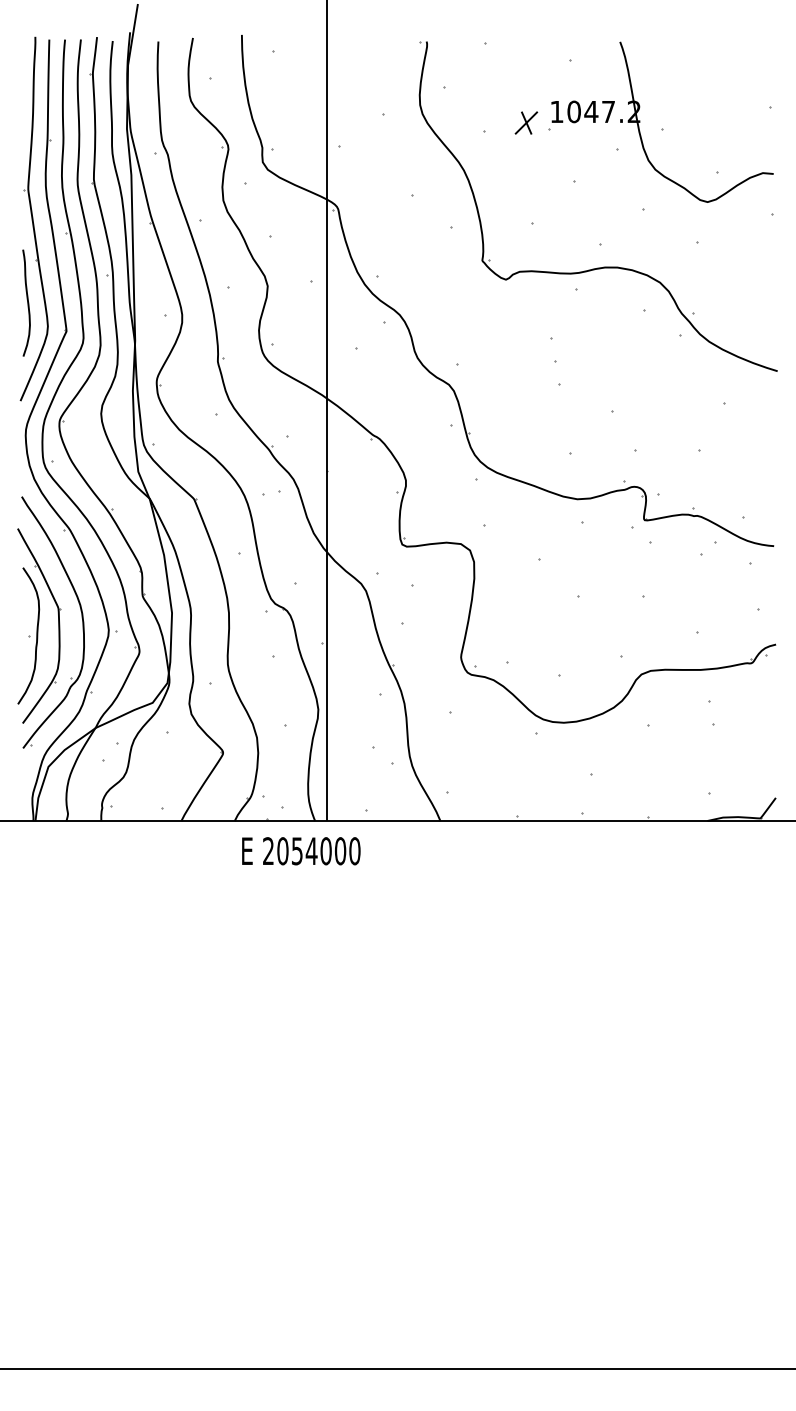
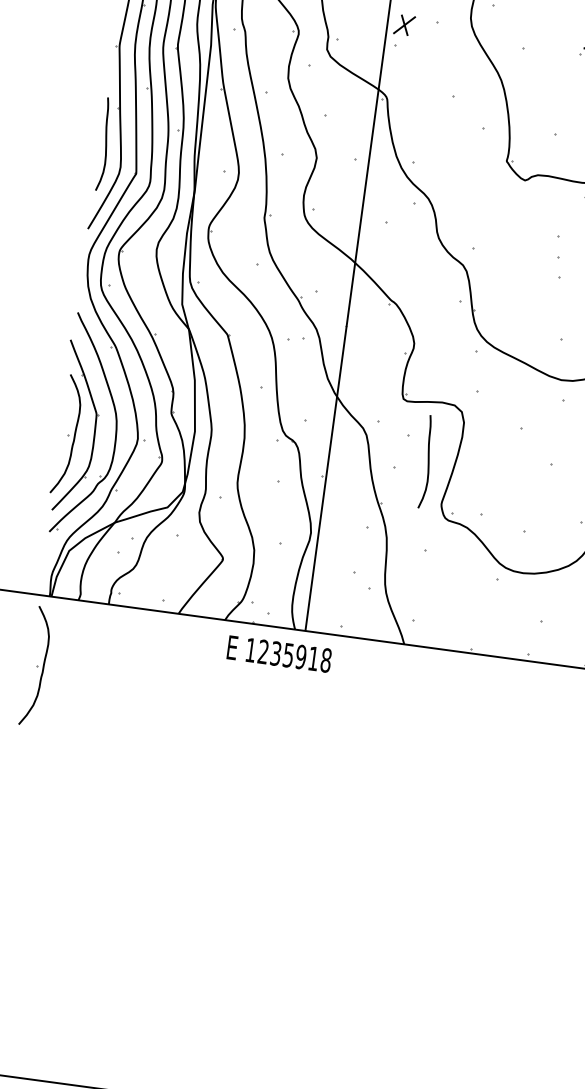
part: (526, 122) -> (404, 24), moved
curve: (439, 611) -> (428, 461), added
text: (311, 851) -> (288, 655), 2054000 -> 1235918
part: (28, 901) -> (35, 665), added

